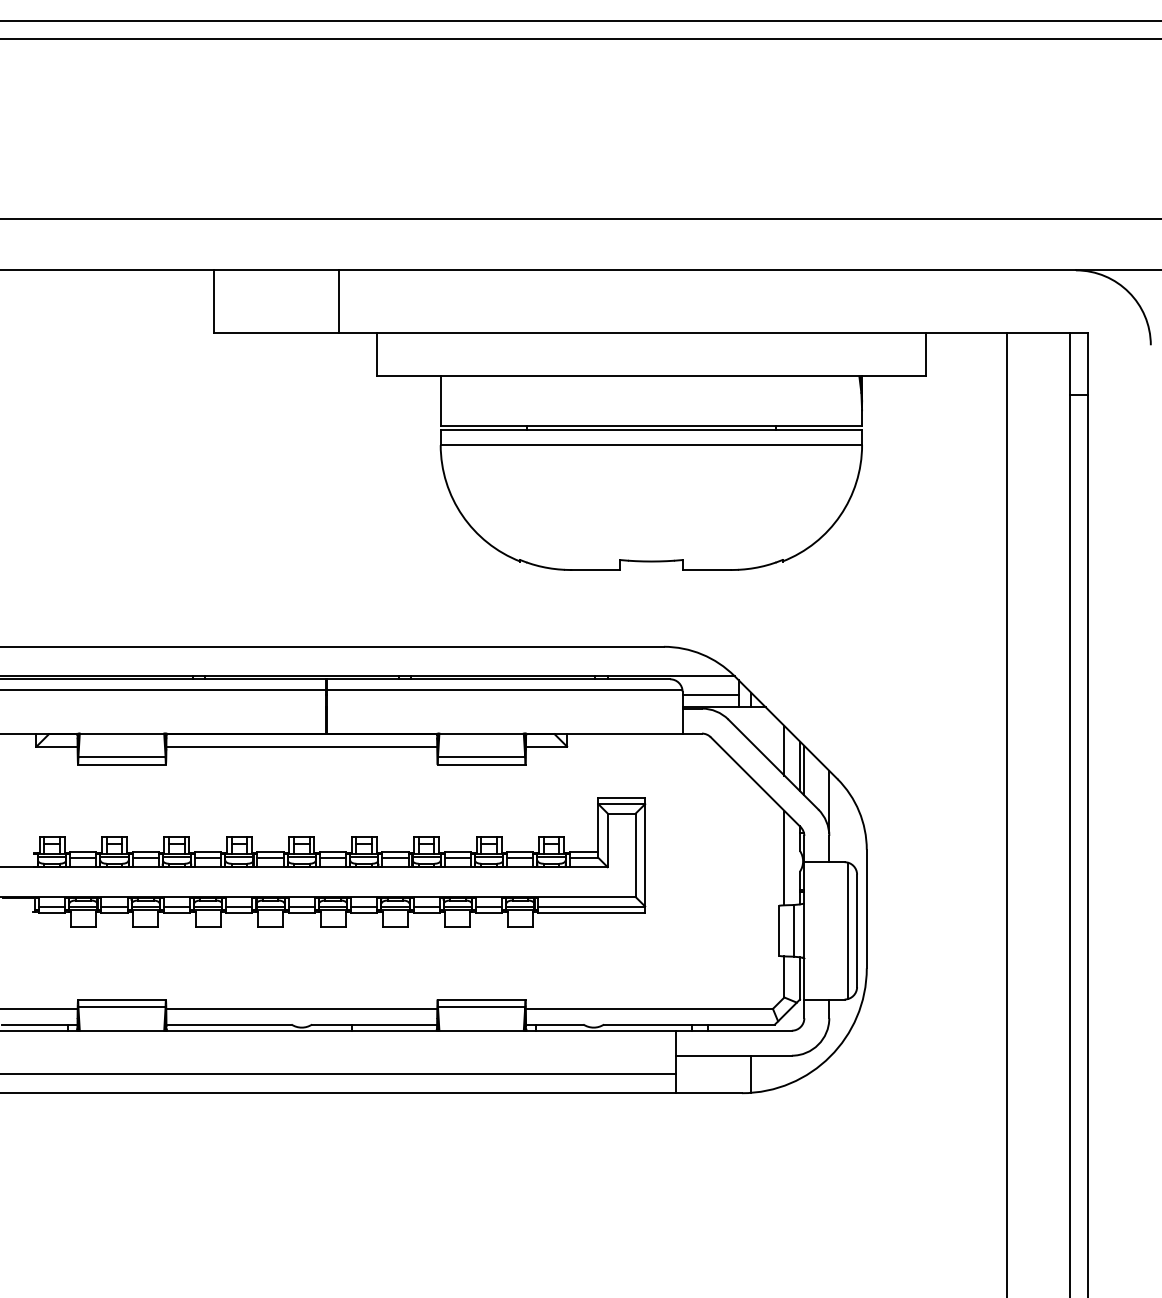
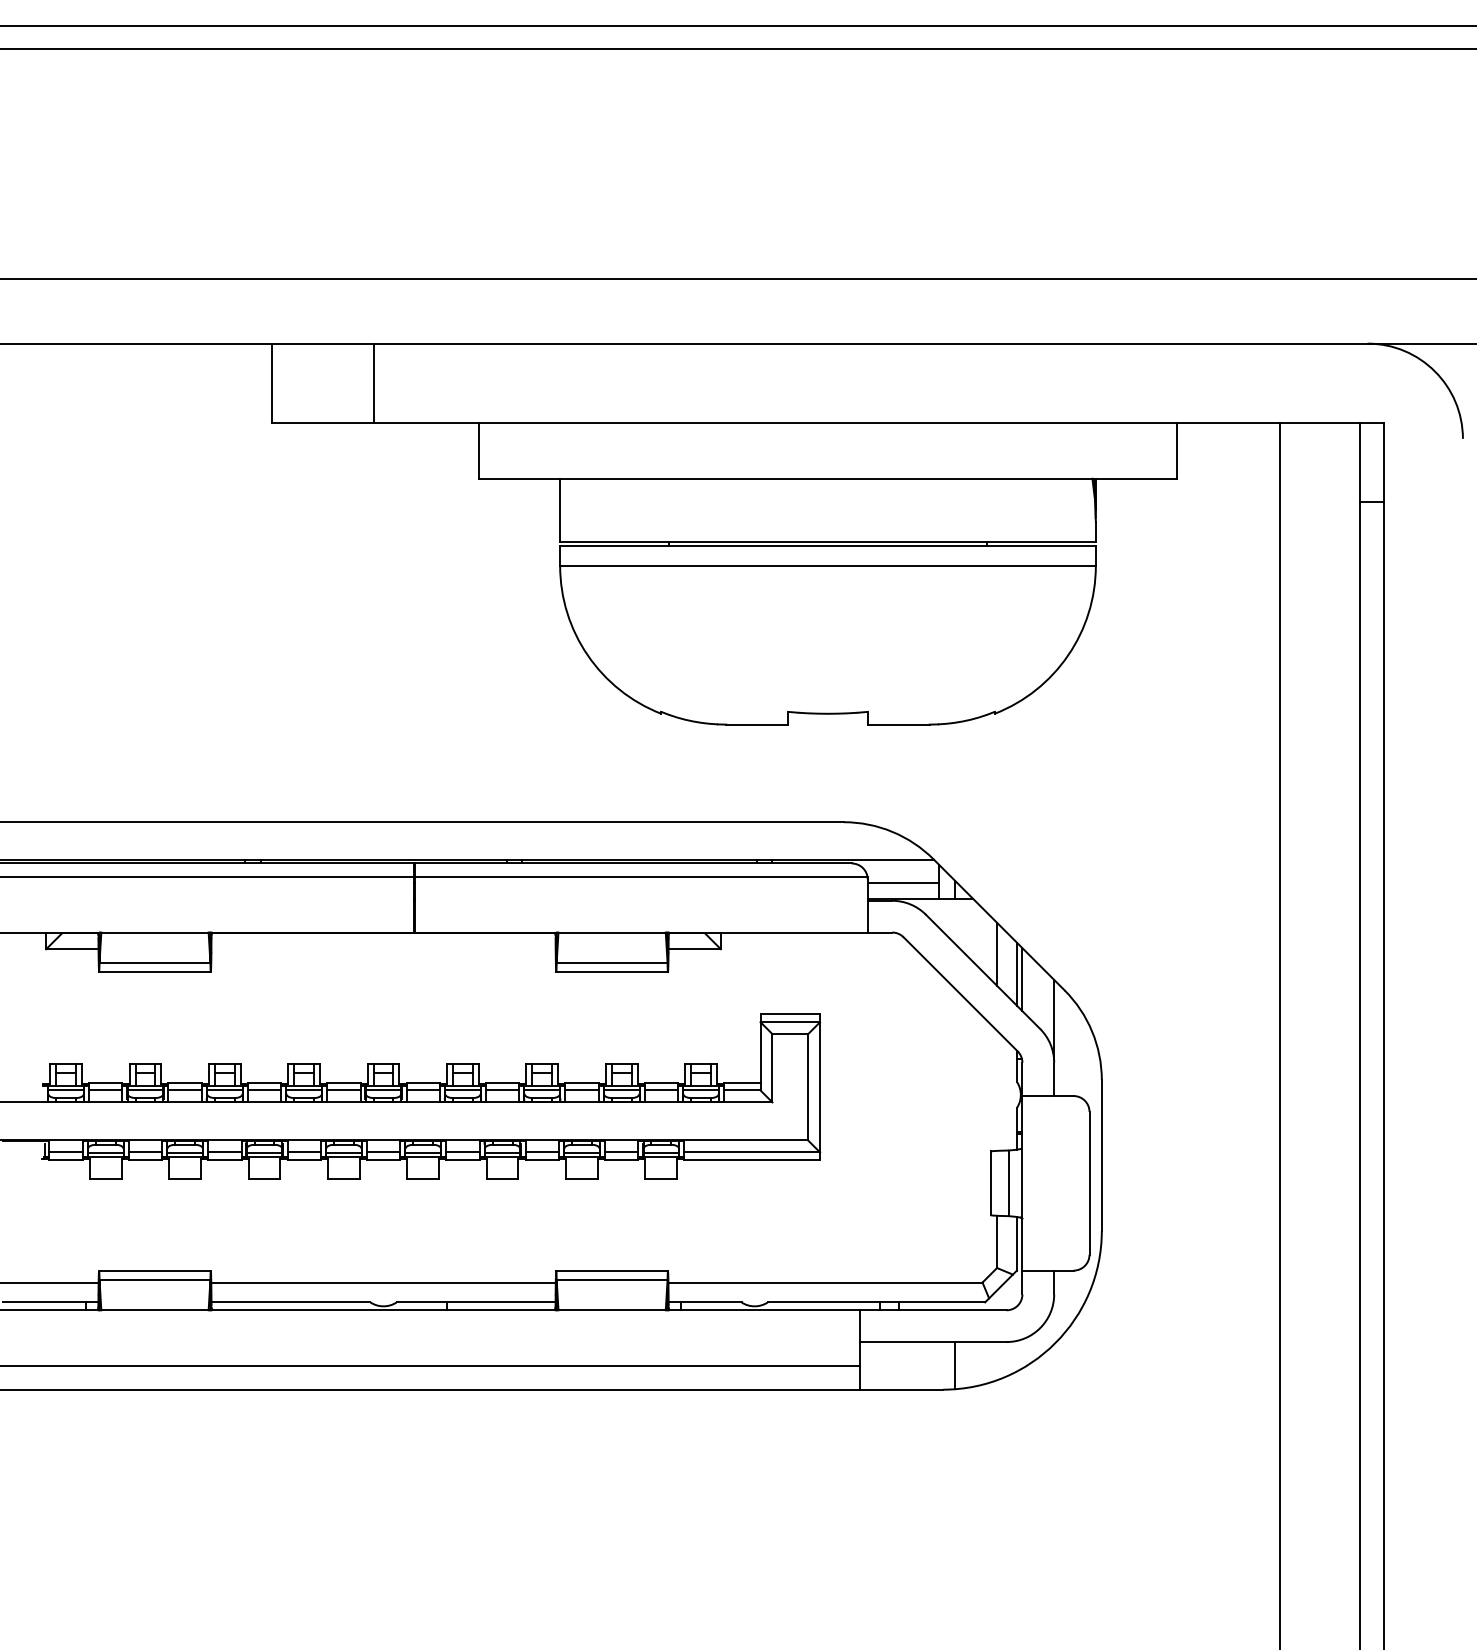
line: (339, 301) -> (374, 383), moved
line: (301, 746) -> (383, 948), removed
line: (784, 857) -> (997, 1090), removed
line: (848, 930) -> (1078, 1182), removed

